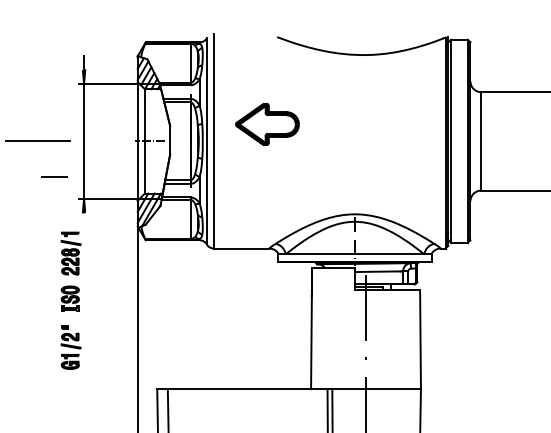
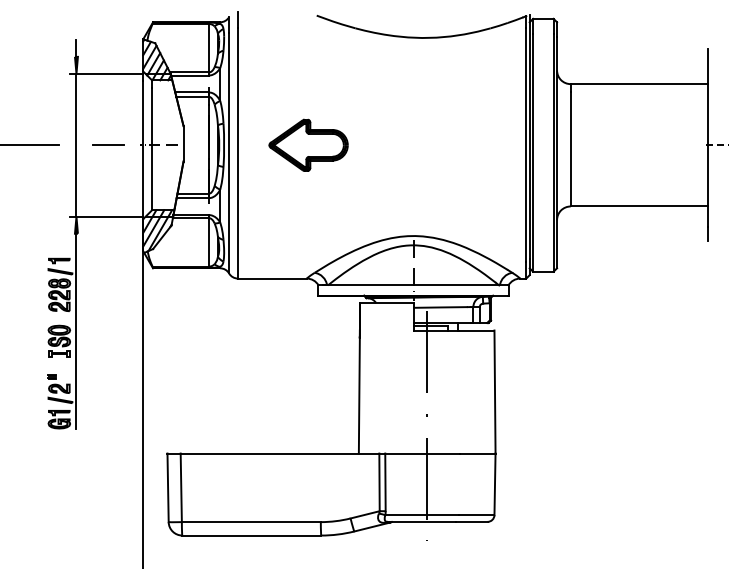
part: (267, 123) -> (308, 144), moved
line: (55, 176) -> (108, 144), moved
line: (84, 291) -> (76, 331), added

